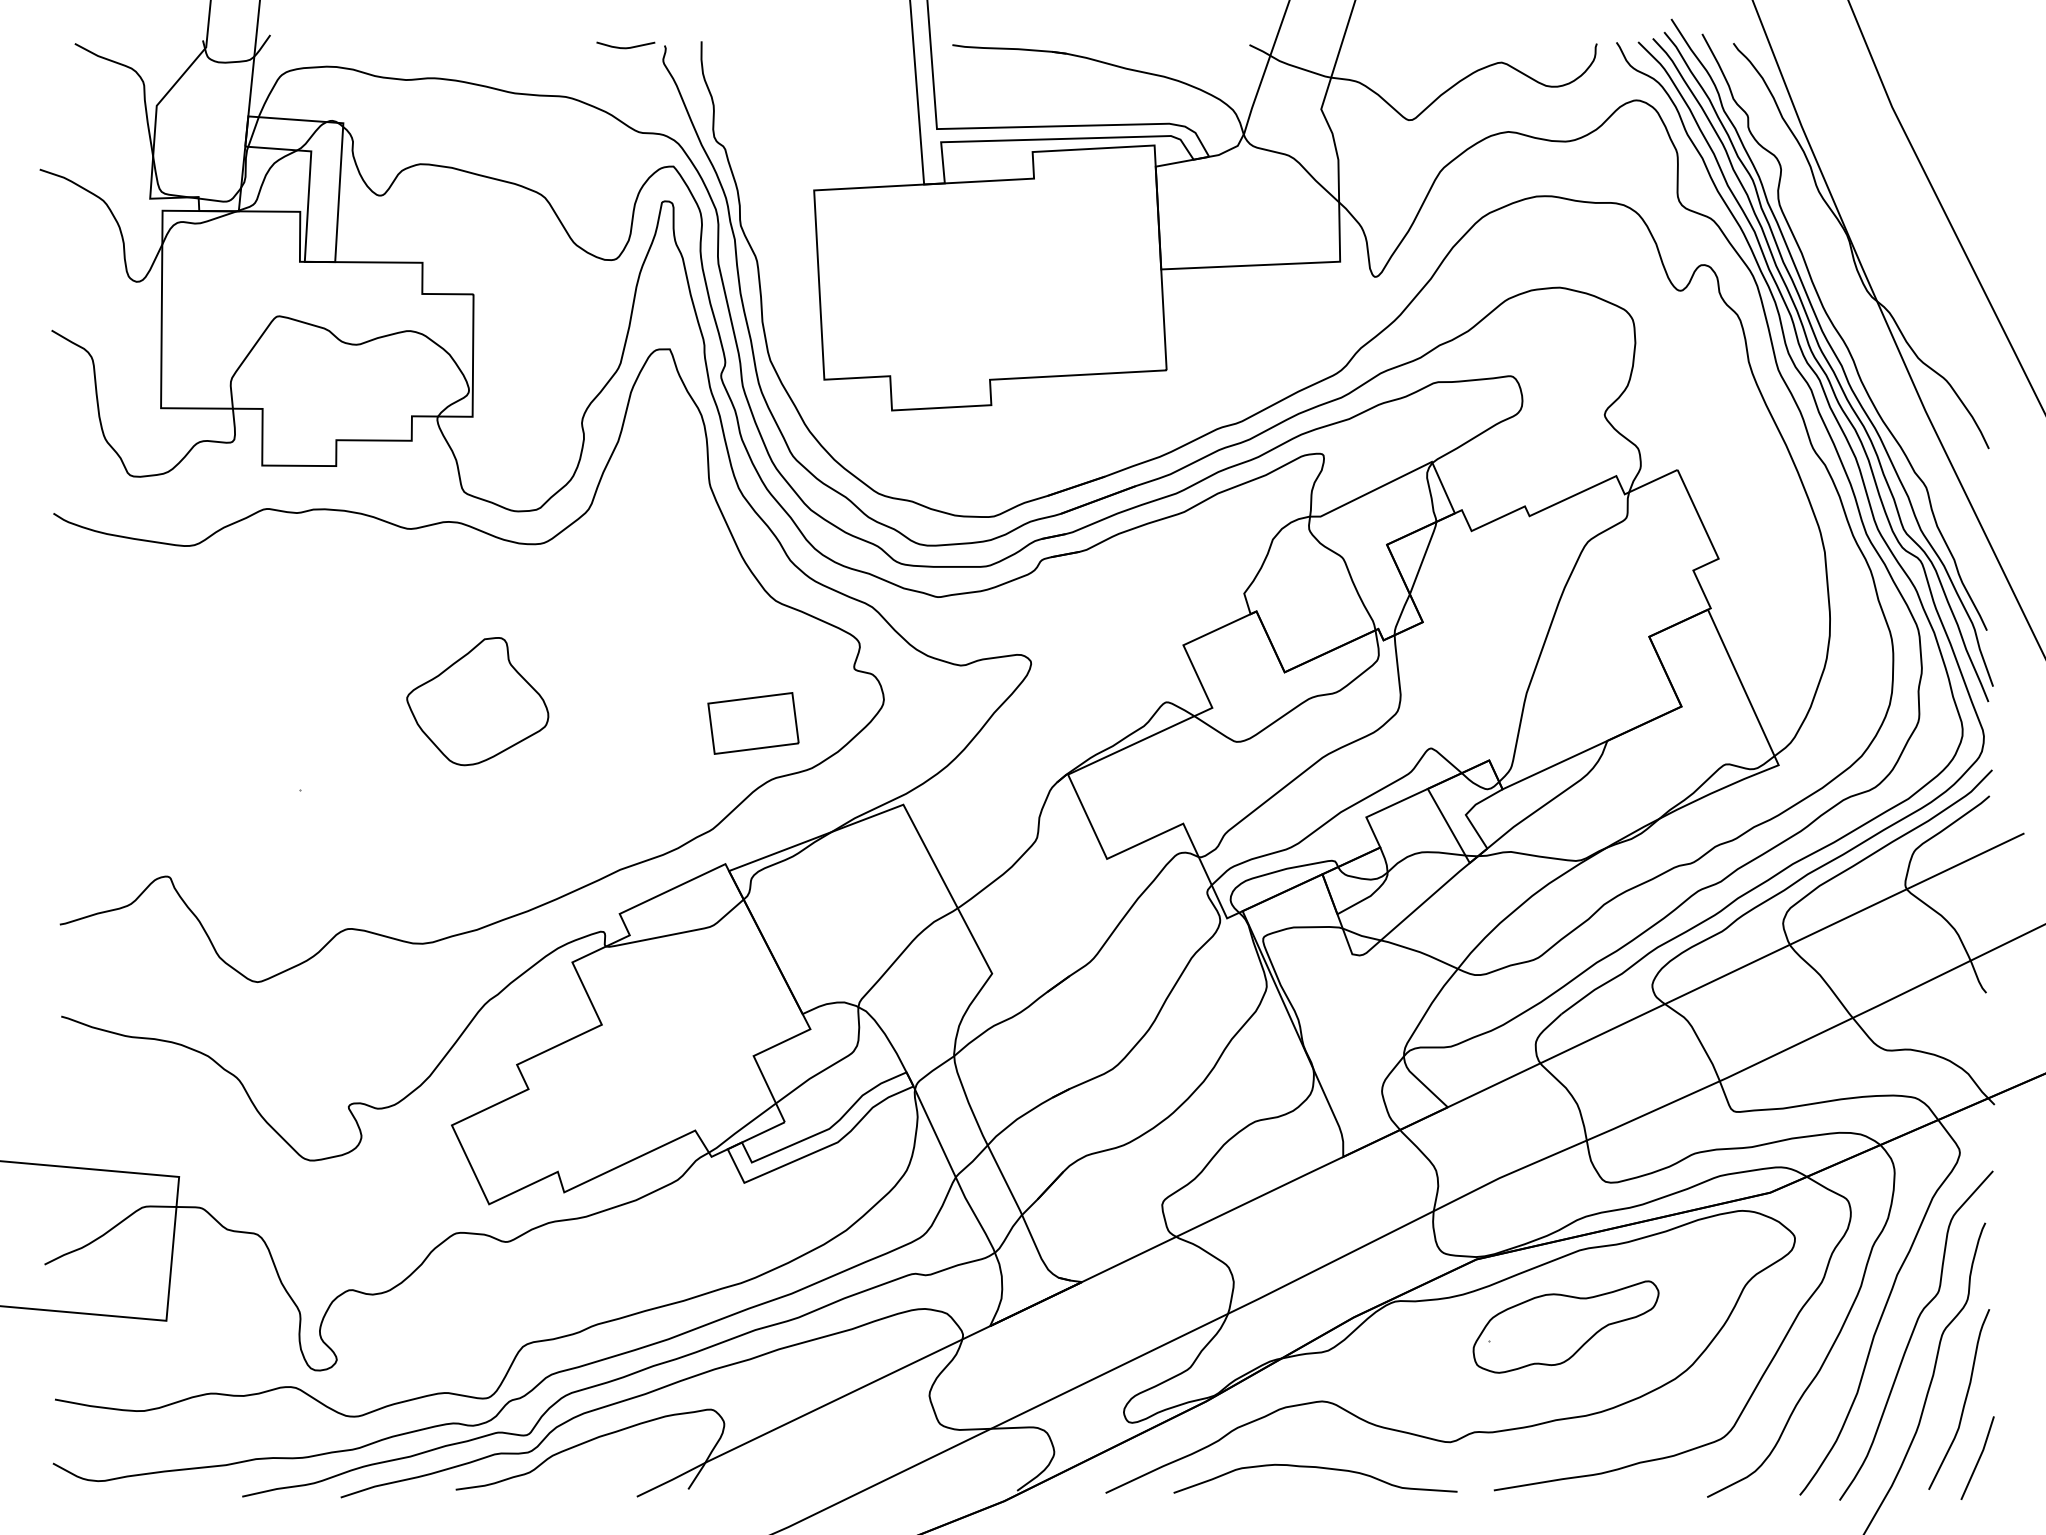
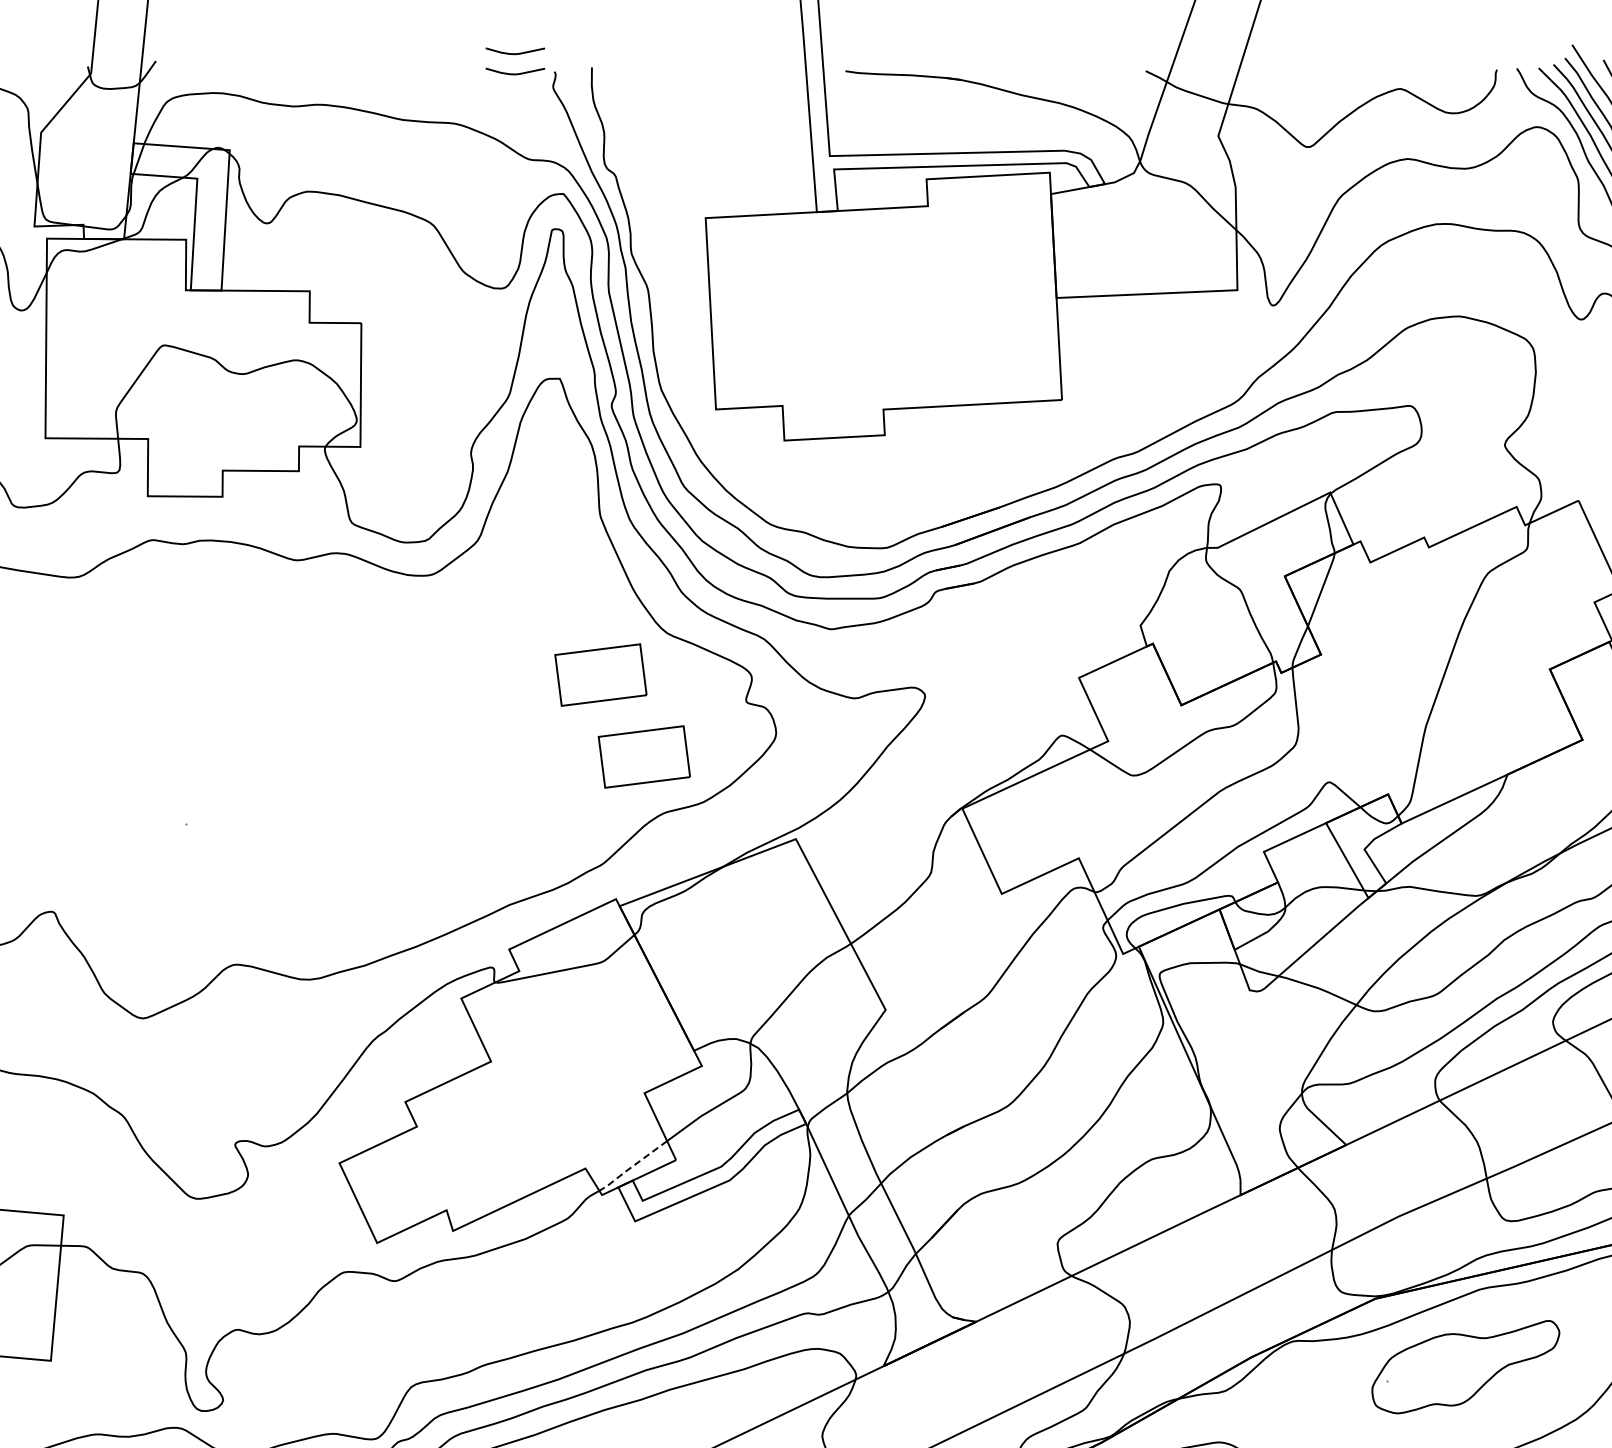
curve: (625, 27) -> (514, 53), added
part: (710, 642) -> (600, 675), added
part: (477, 701) -> (365, 734), removed
line: (741, 1129) -> (632, 1167), solid -> dashed

